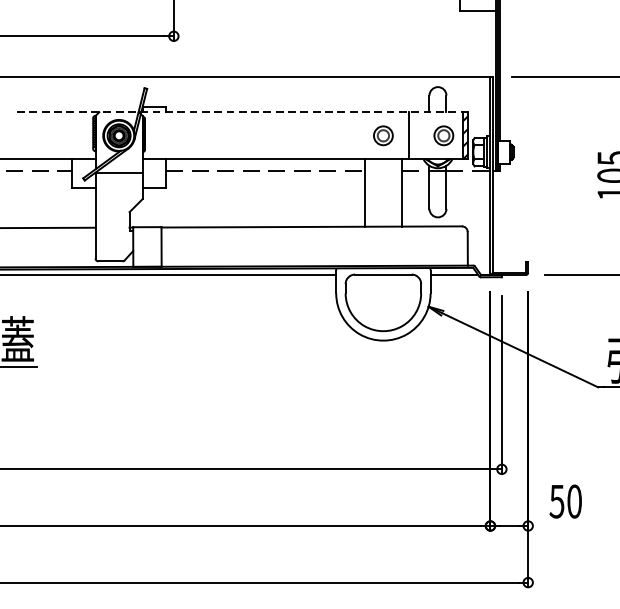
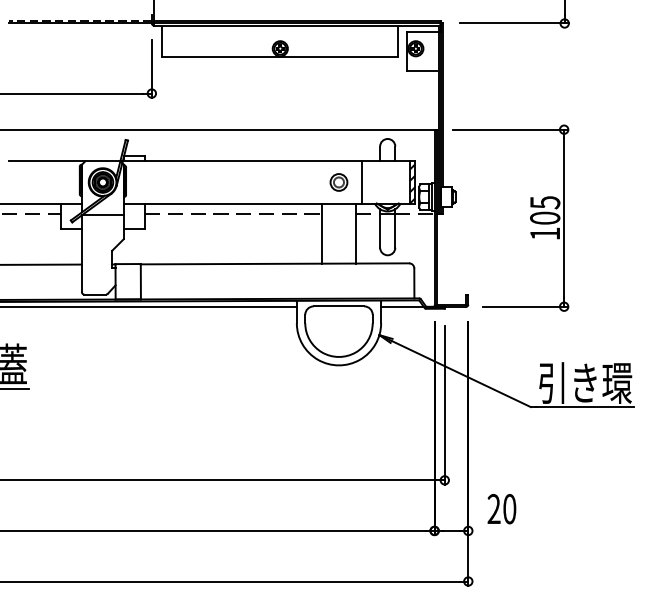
line: (240, 112) -> (211, 161), dashed -> solid
part: (443, 135) -> (392, 182), removed
text: (556, 501) -> (493, 509), 50 -> 20

